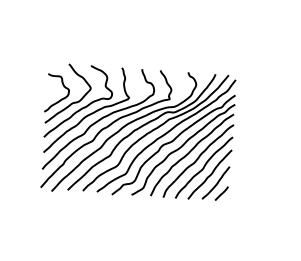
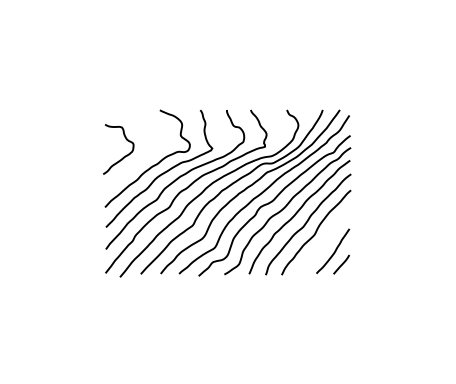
curve: (72, 102) -> (139, 159), removed
curve: (210, 174) -> (325, 240), removed

